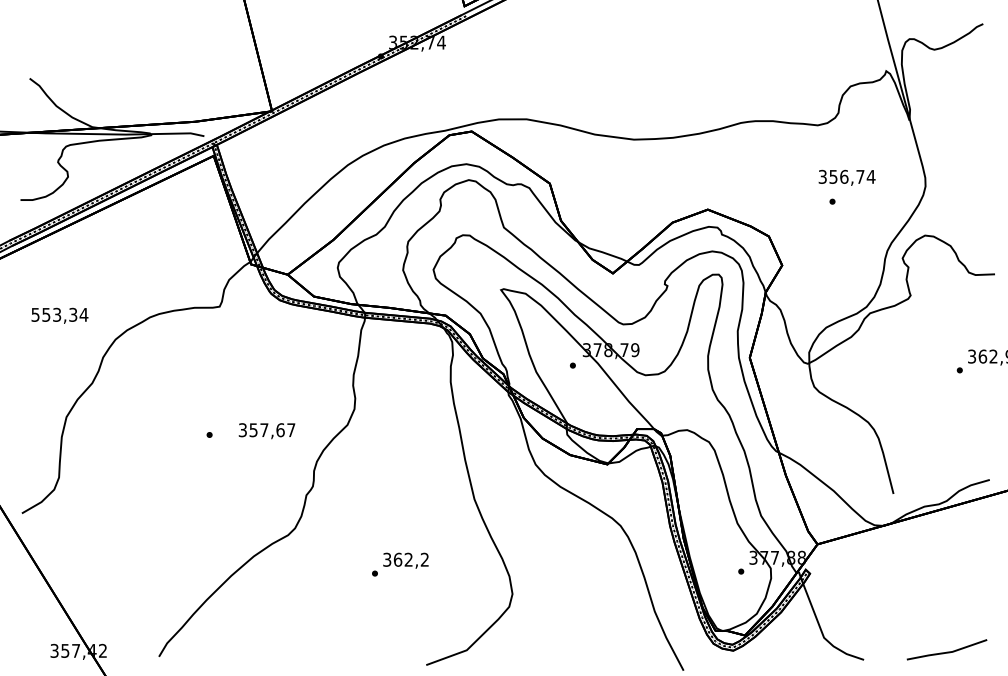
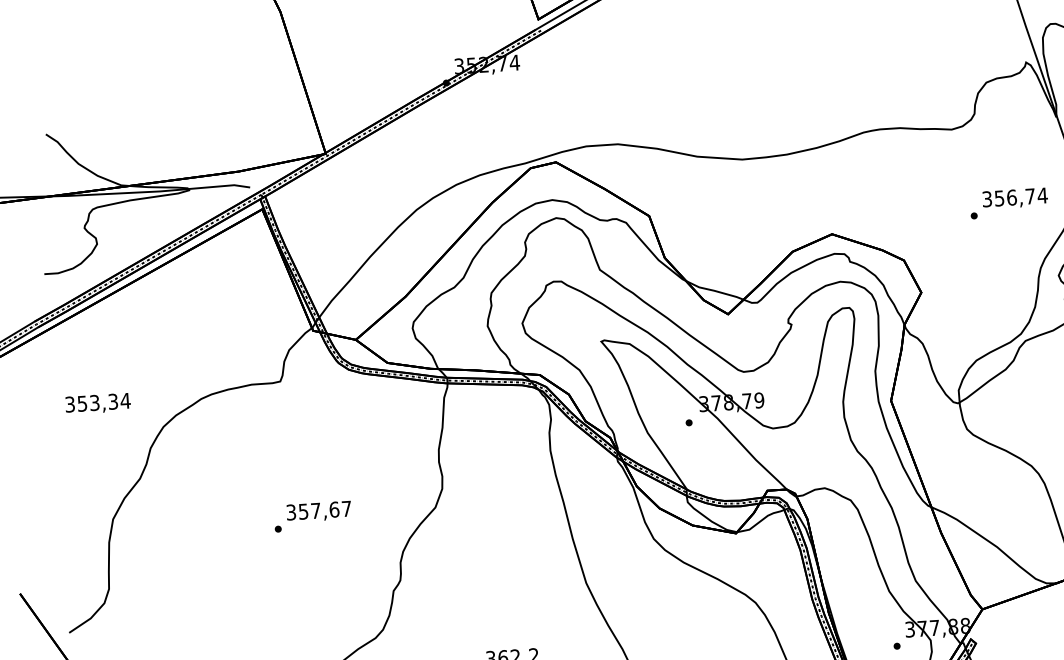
text: (846, 177) -> (1014, 198), moved
text: (35, 314) -> (69, 404), 553,34 -> 353,34
text: (266, 431) -> (318, 512), moved

